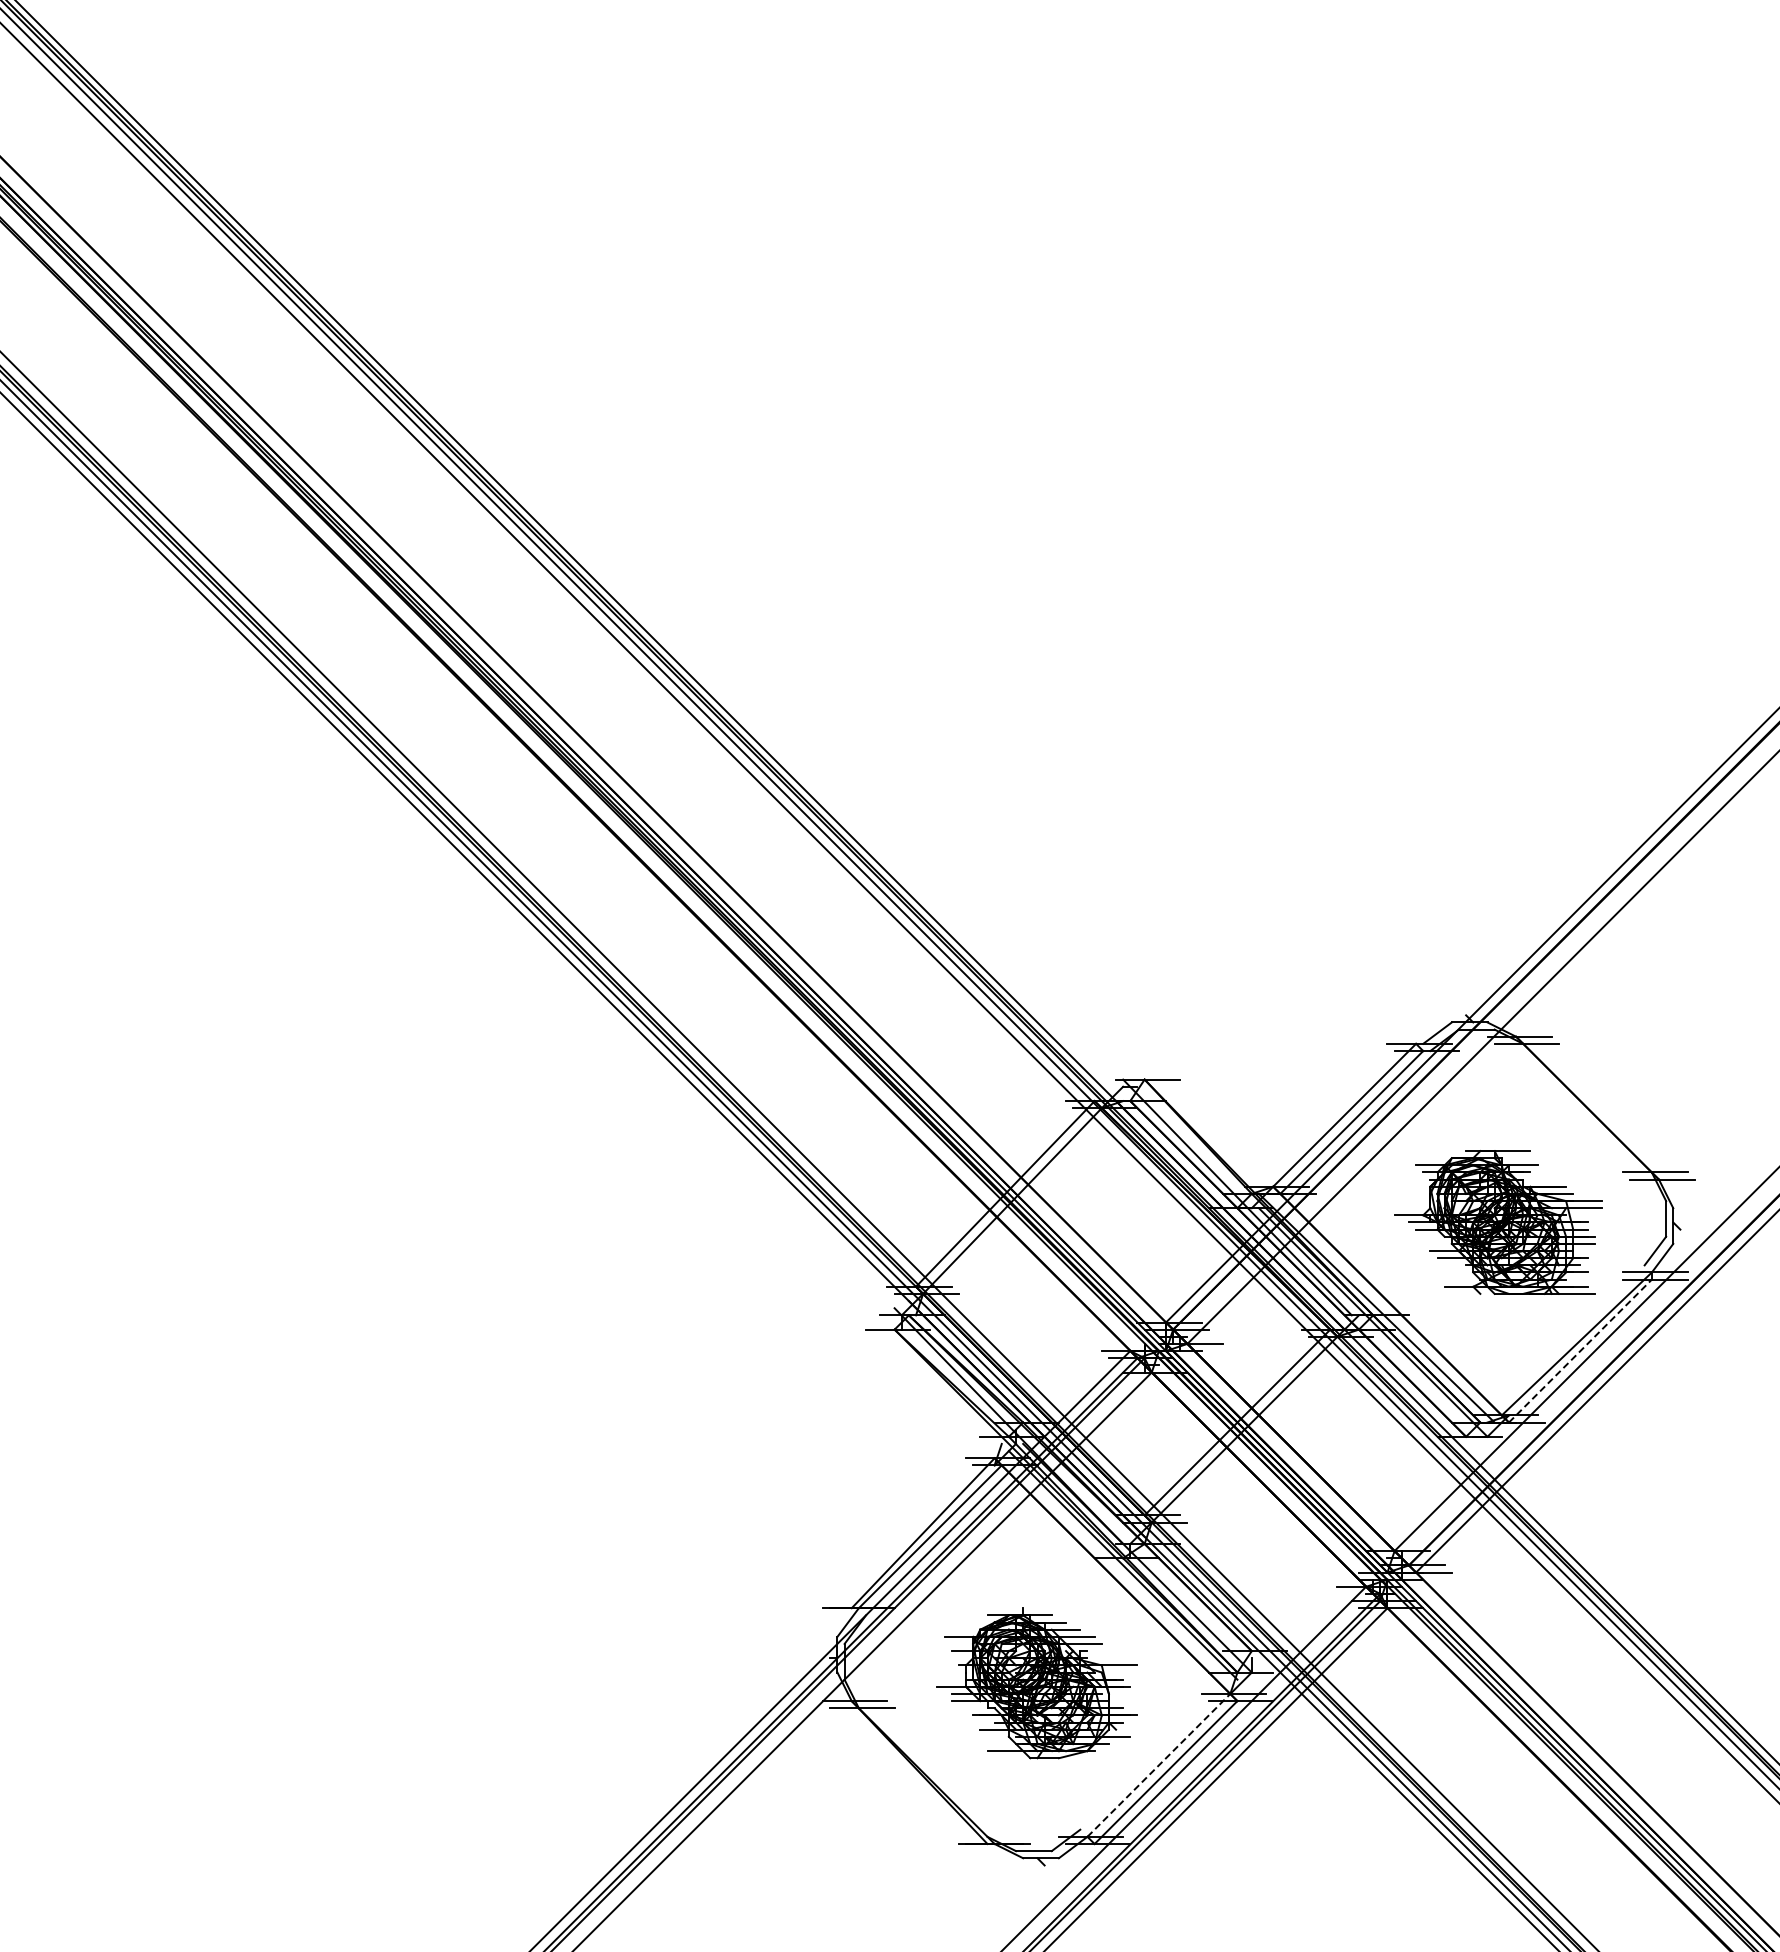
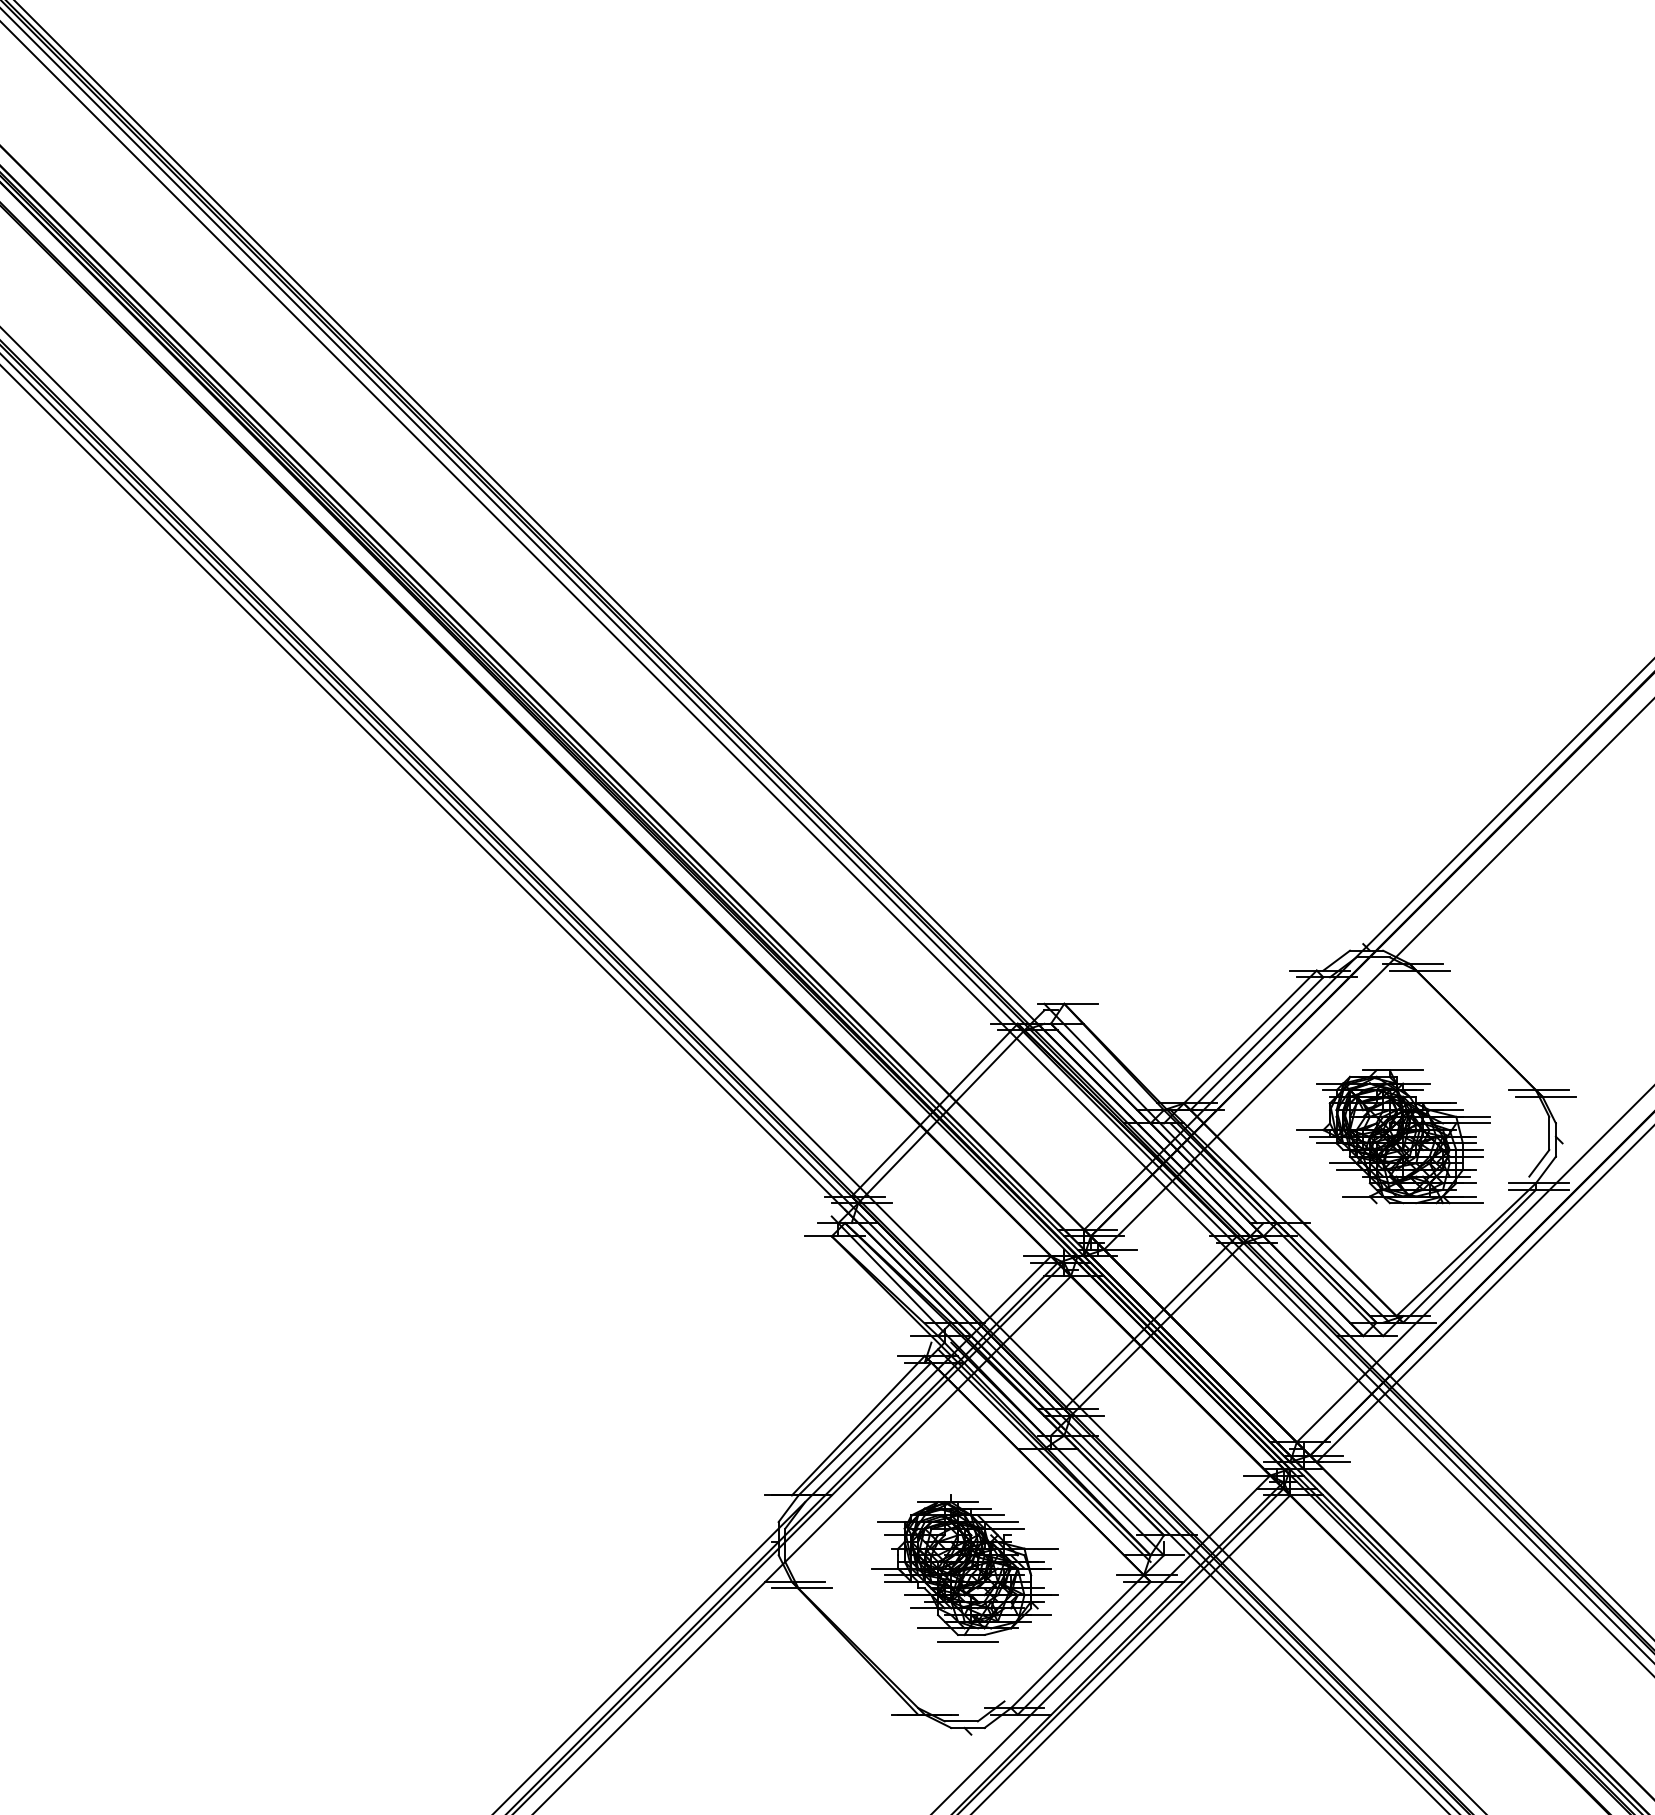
line: (1580, 1350) -> (1469, 1255), dashed -> solid
line: (1040, 1765) -> (967, 1641), added
line: (1159, 1765) -> (1078, 1641), dashed -> solid

